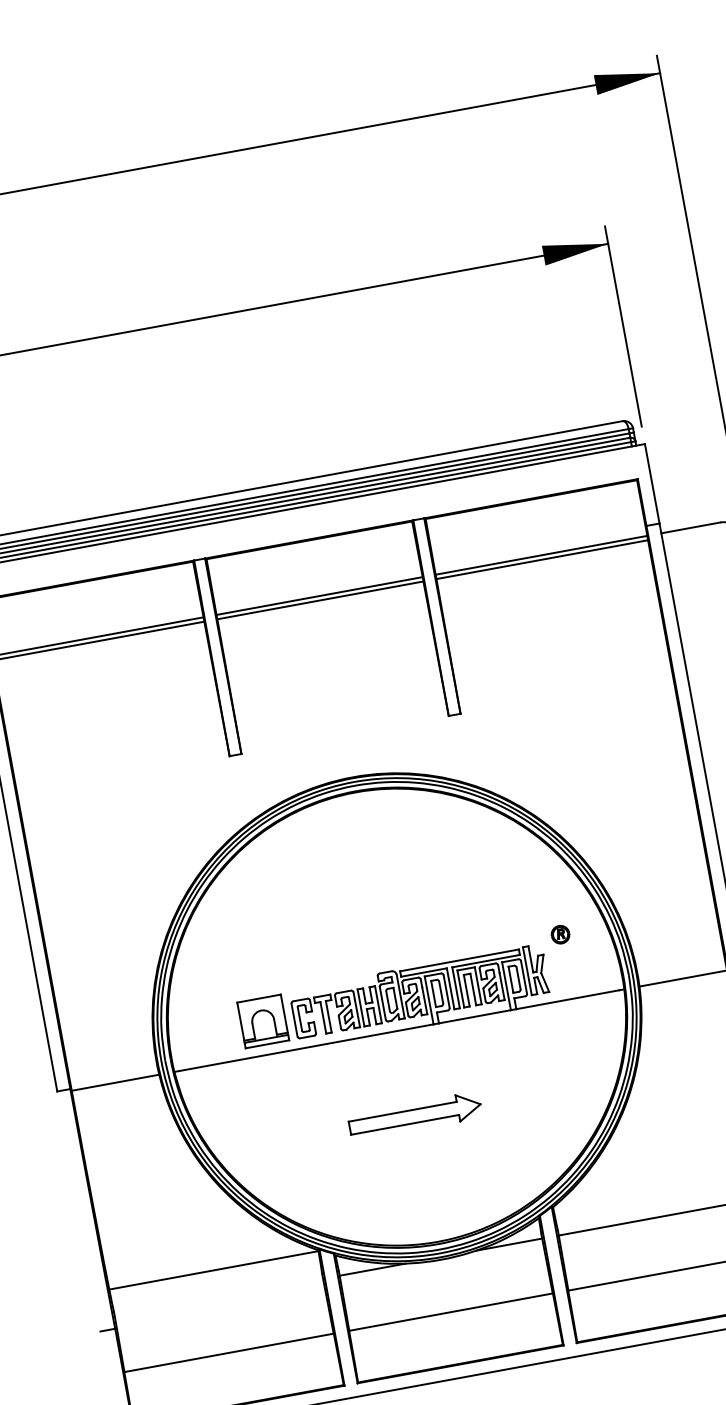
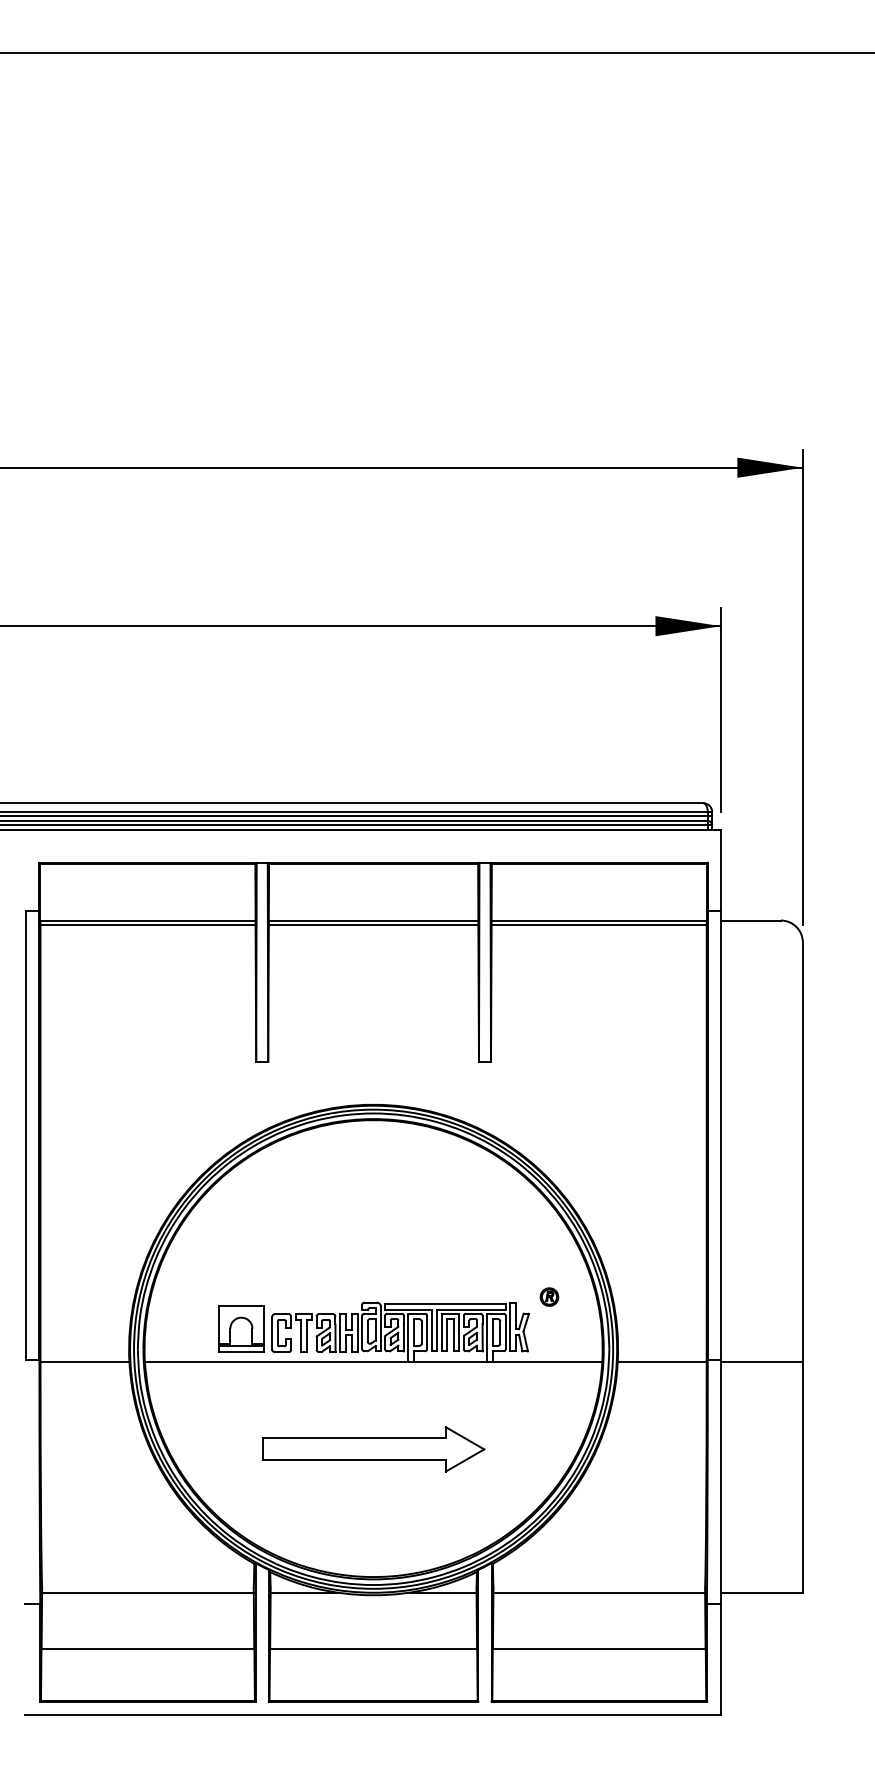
part: (414, 1116) -> (373, 1449), size x1.67
line: (213, 1270) -> (147, 1592), moved

